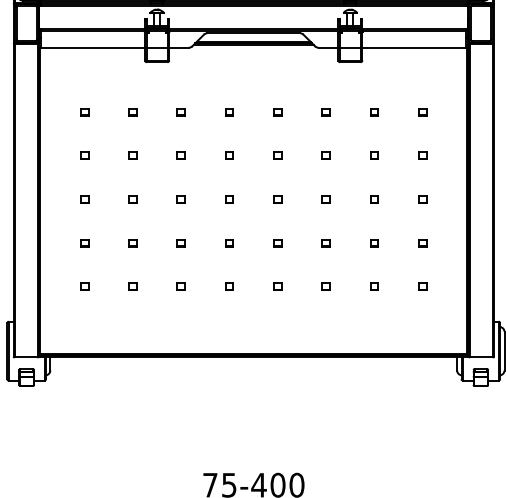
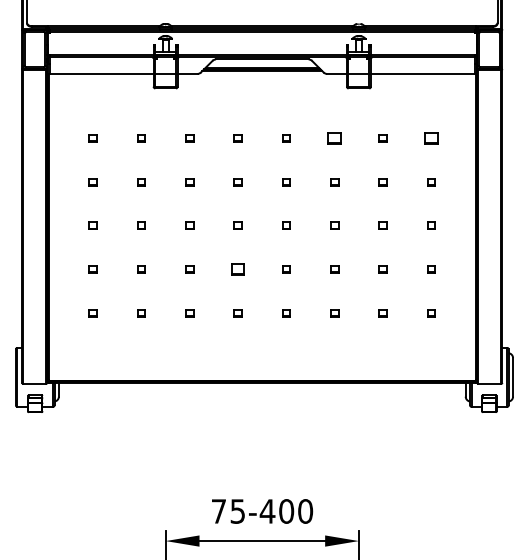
part: (325, 112) -> (334, 138), size x1.6
part: (422, 112) -> (431, 138), size x1.6
part: (228, 243) -> (237, 269), size x1.6

